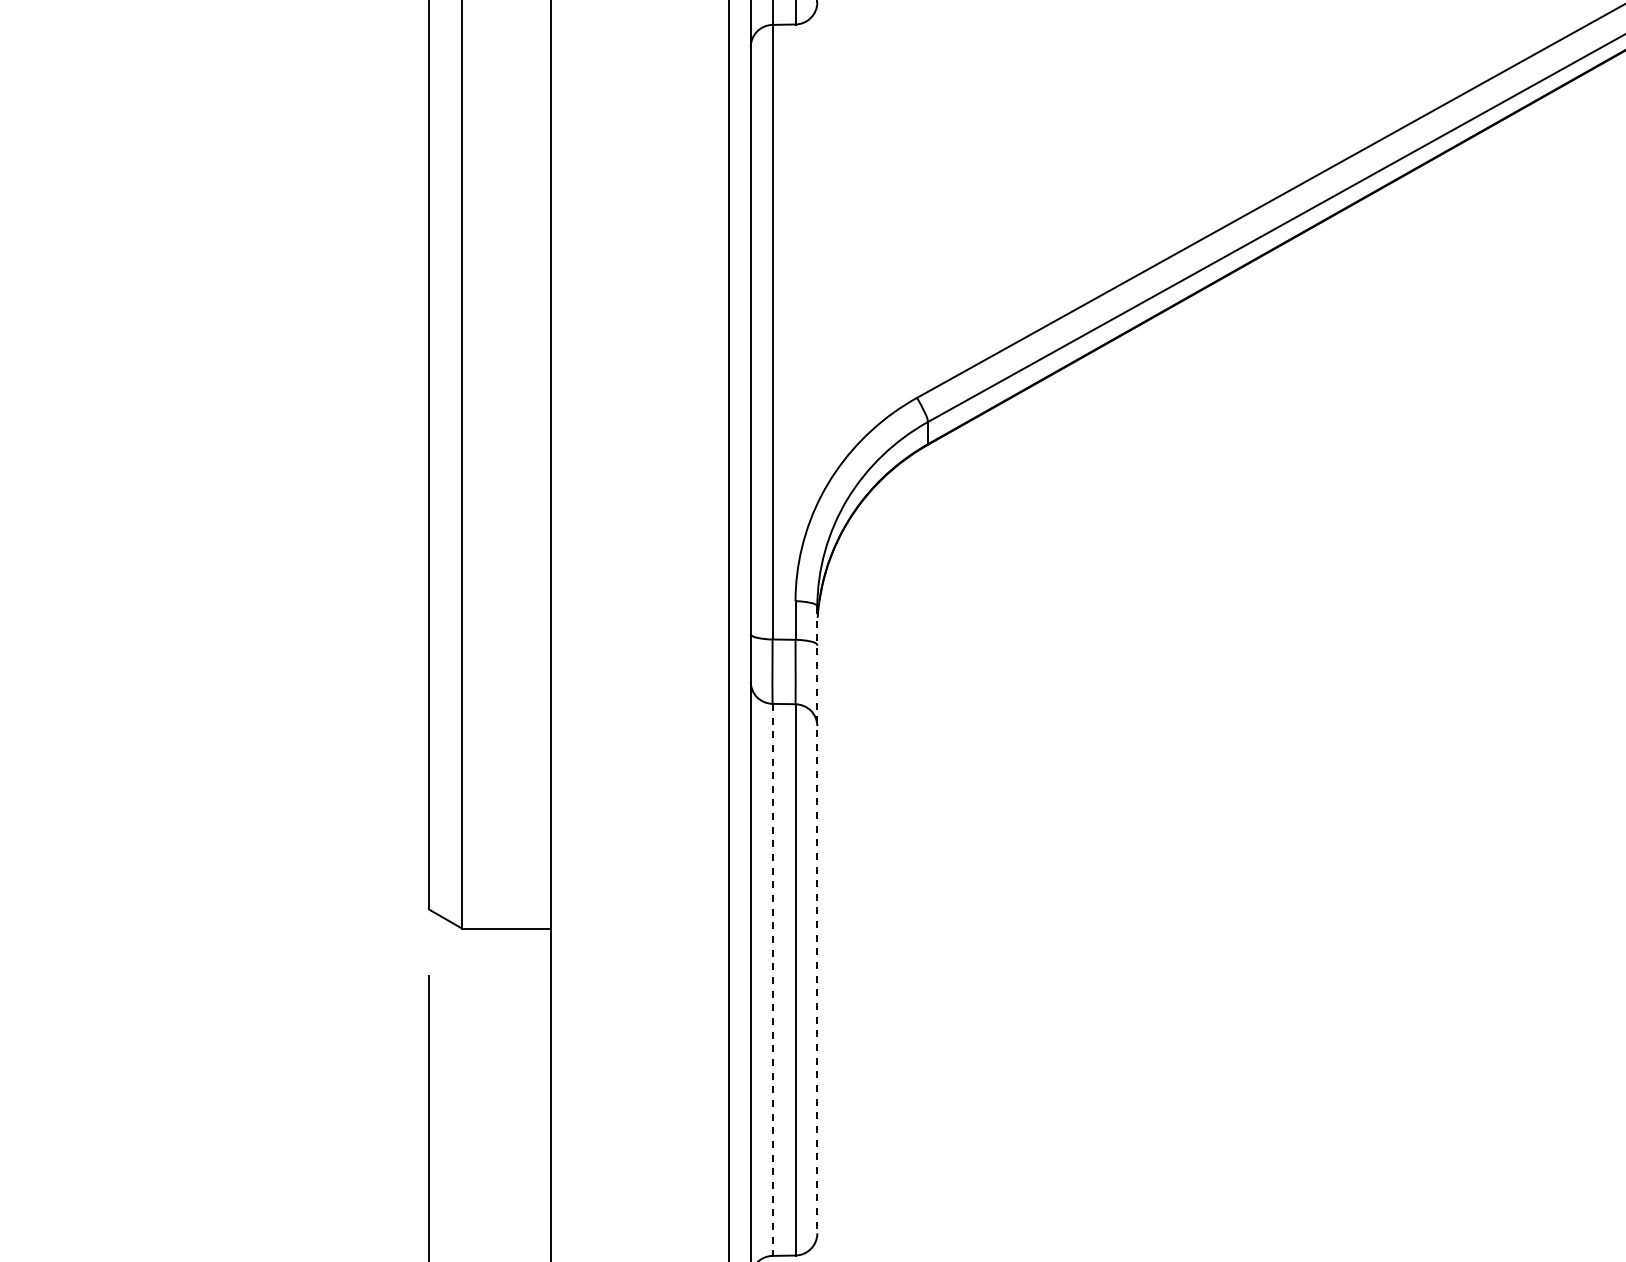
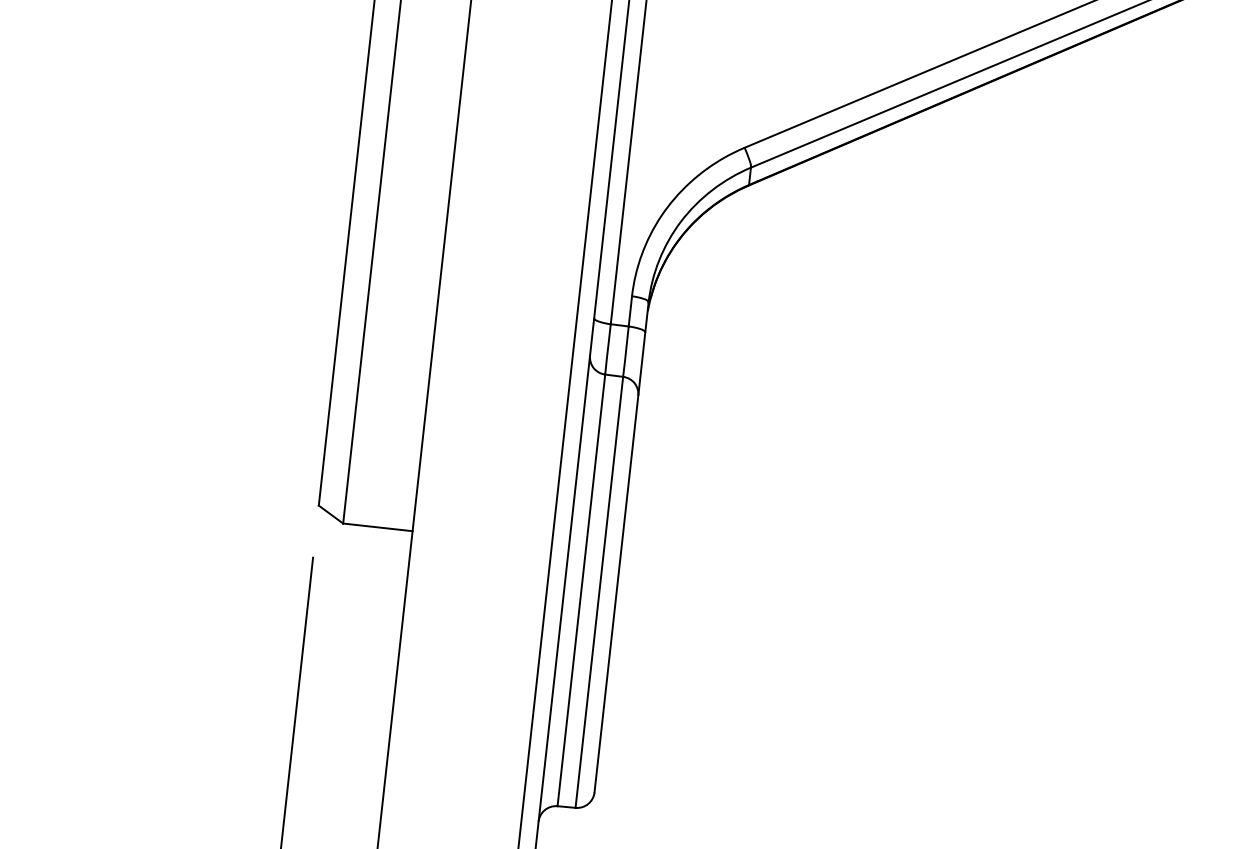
line: (817, 920) -> (621, 547), dashed -> solid
line: (772, 980) -> (581, 590), dashed -> solid

